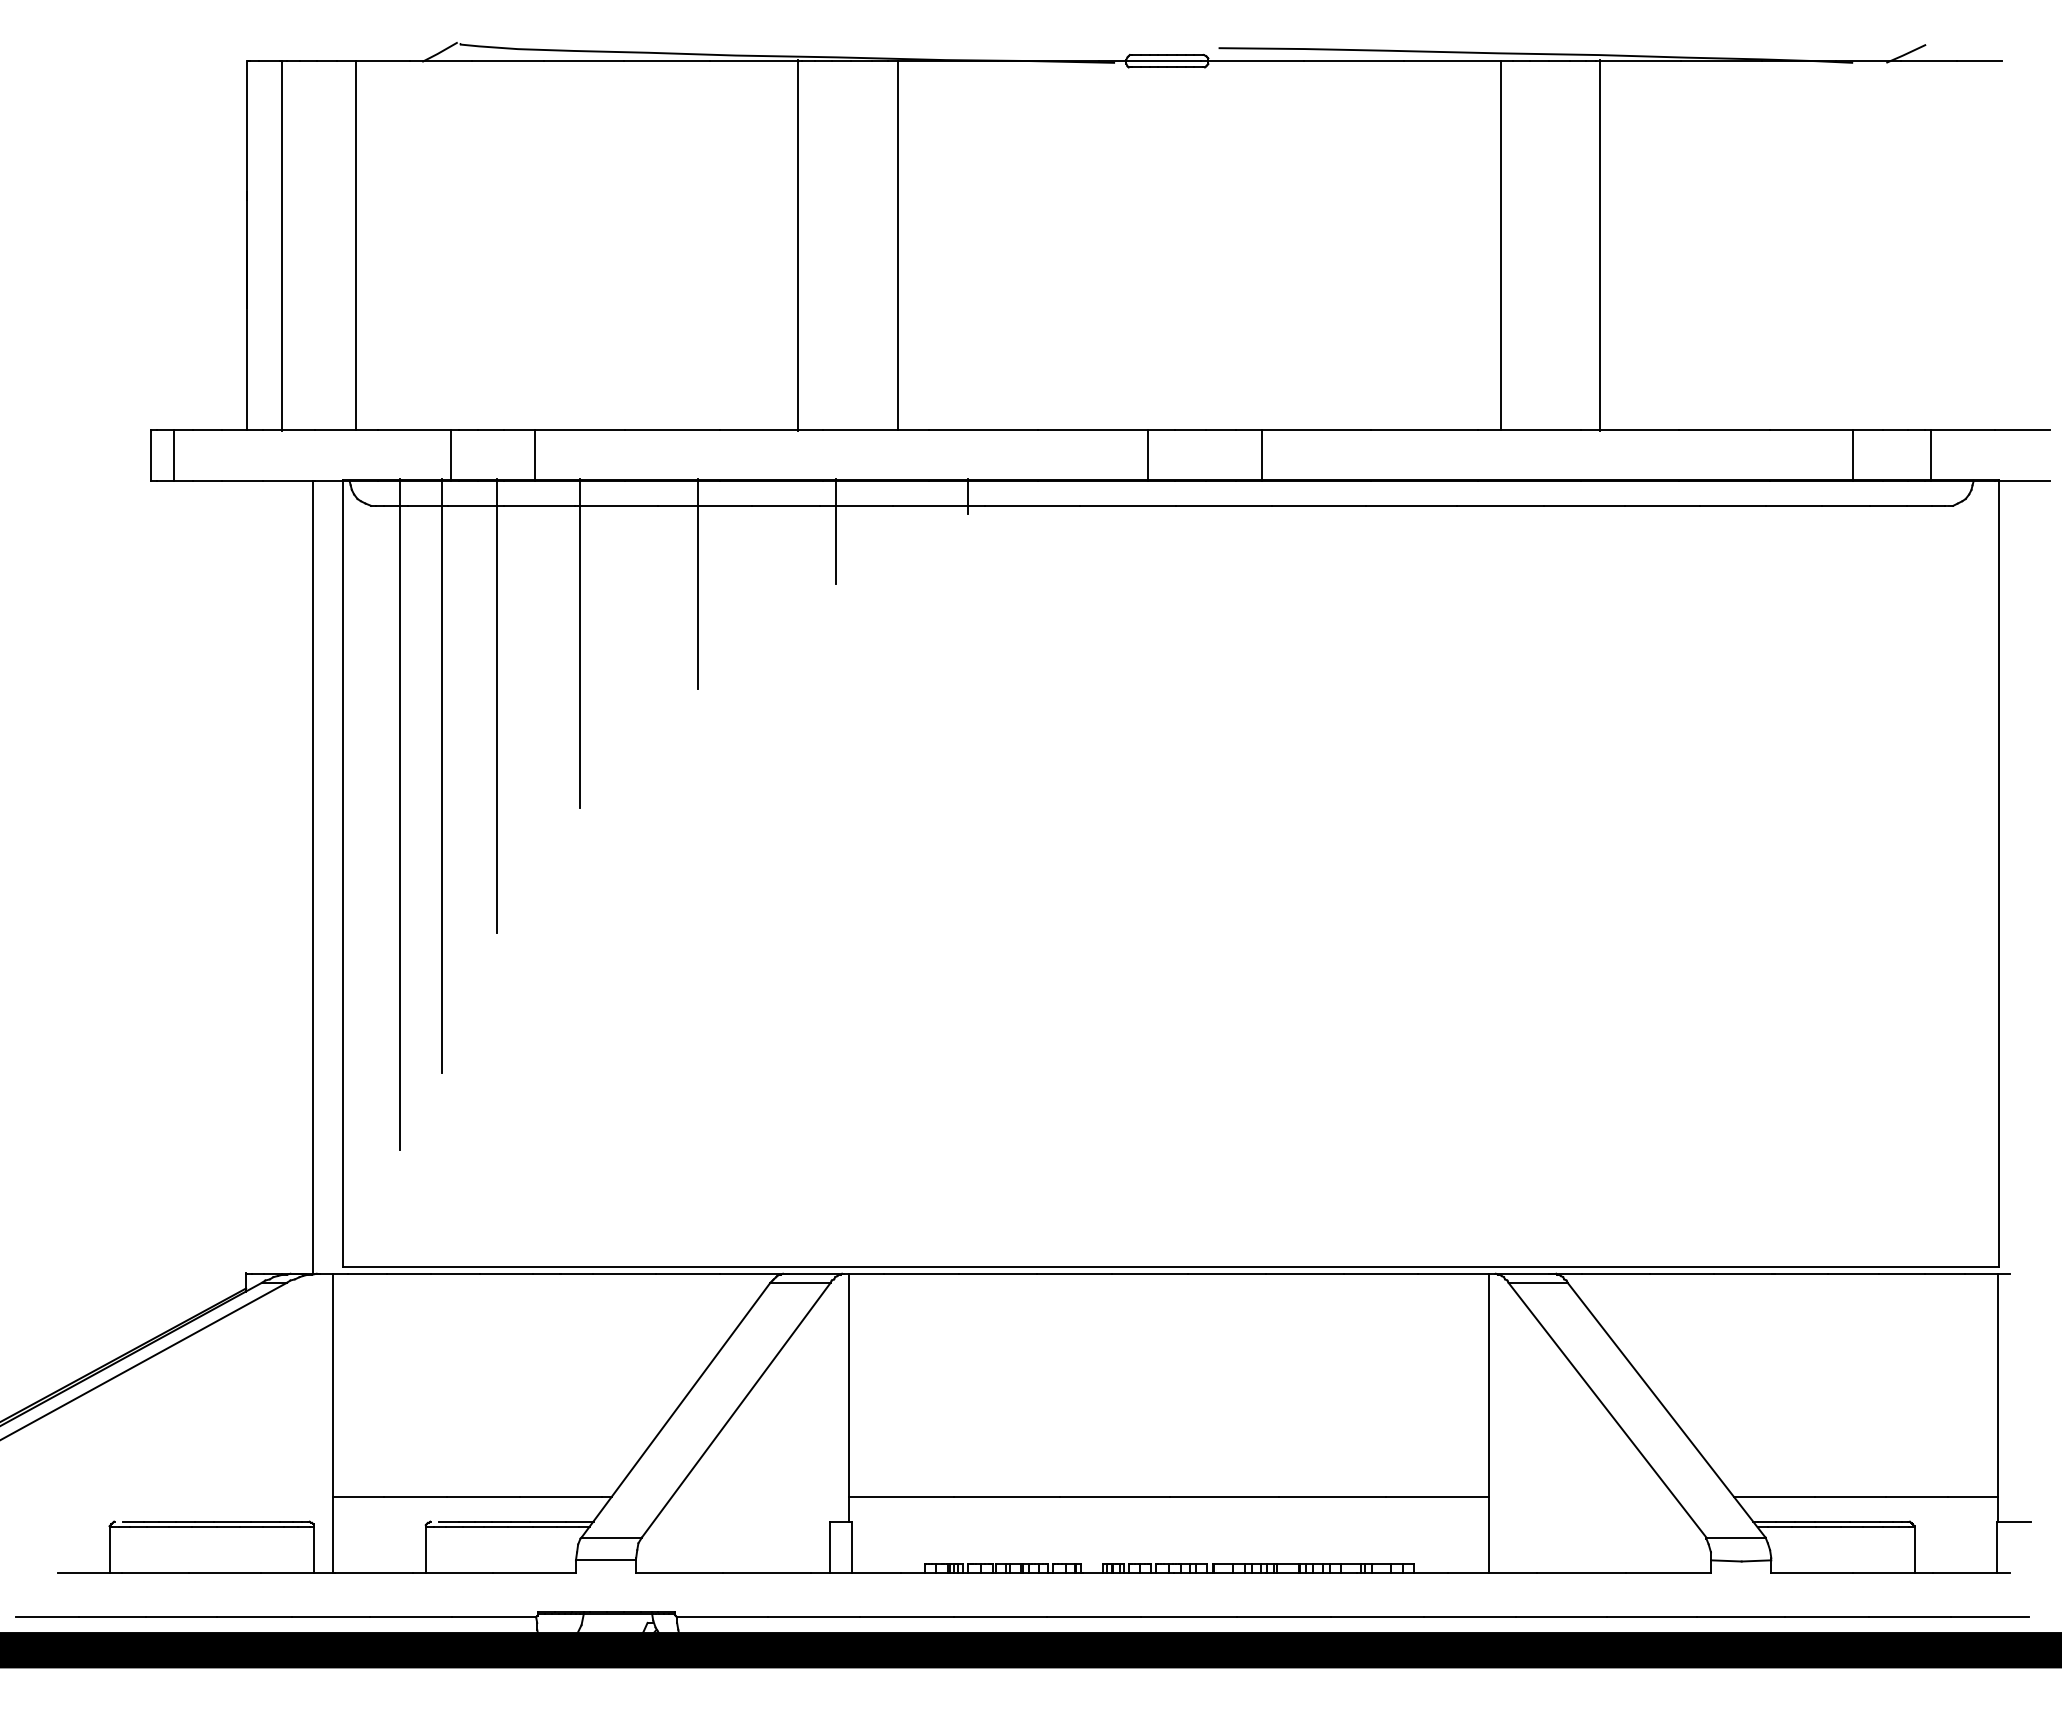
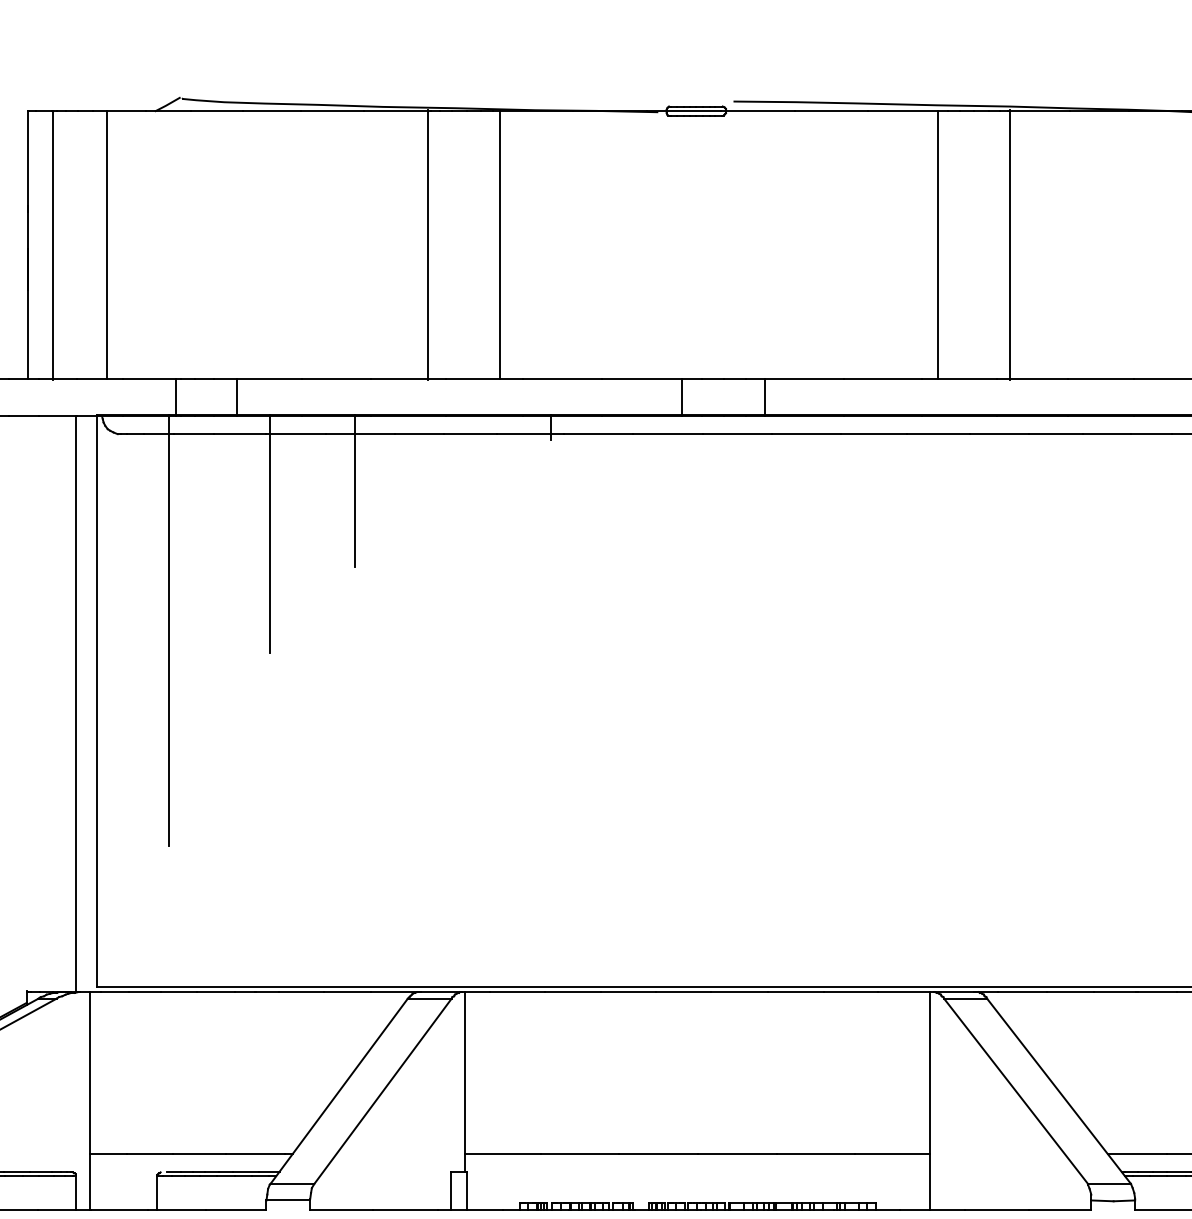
line: (836, 531) -> (455, 452), removed
line: (497, 706) -> (209, 579), removed
line: (400, 814) -> (138, 658), removed

